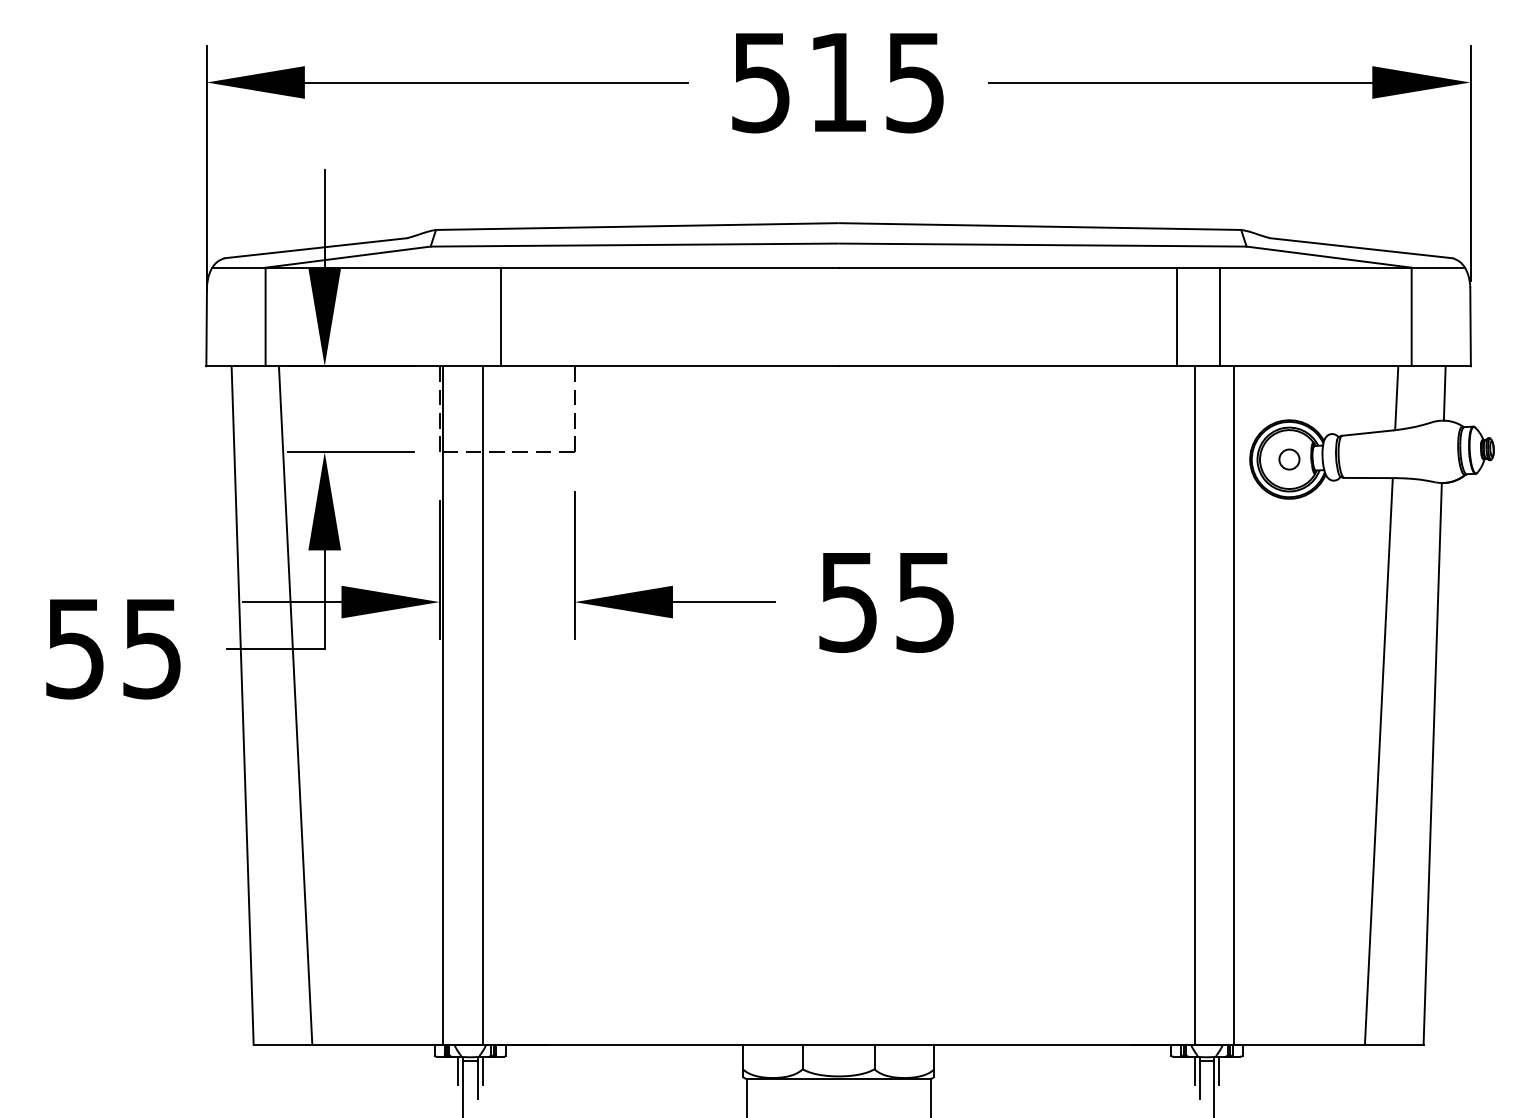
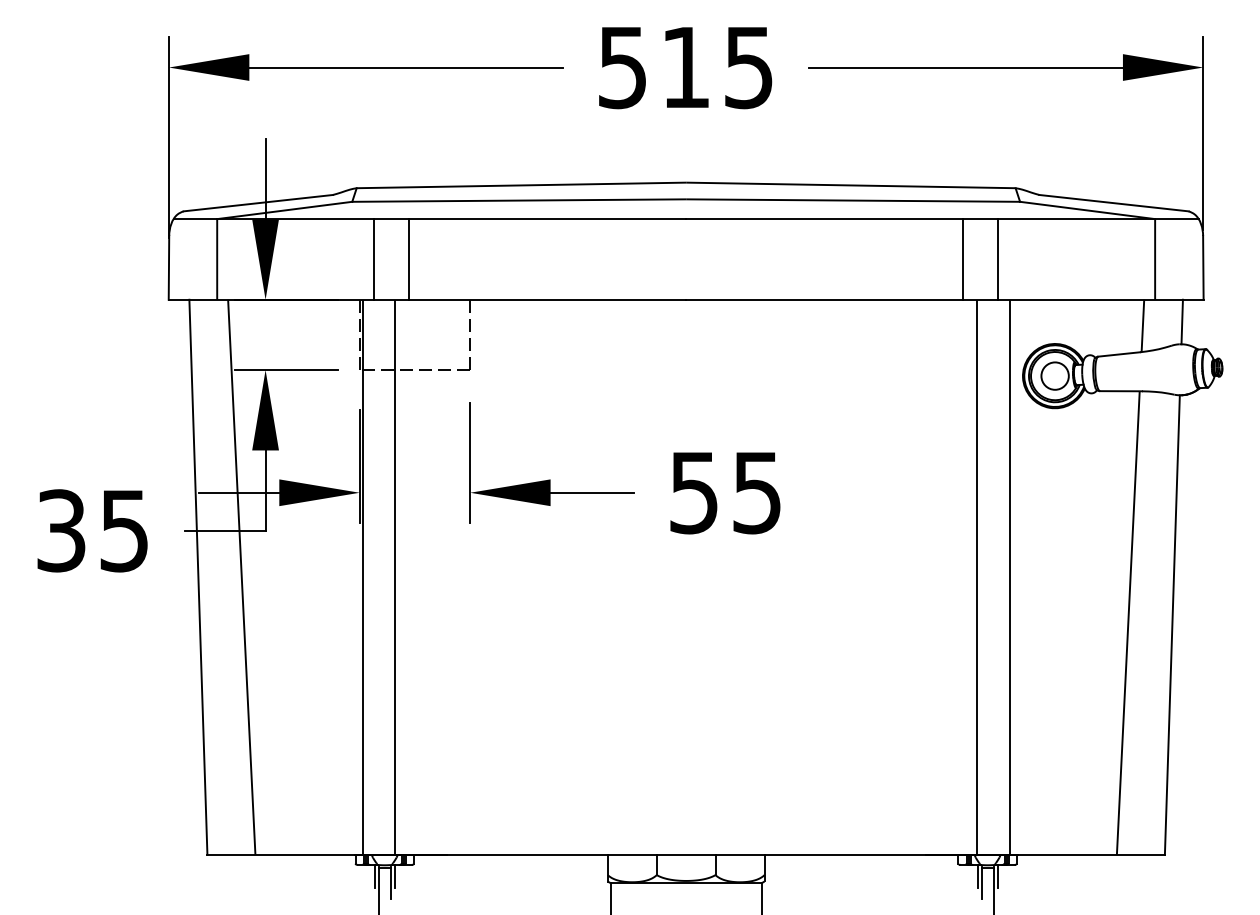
line: (457, 316) -> (374, 259), added
circle: (1289, 459) -> (1055, 376), size x1.67
text: (75, 648) -> (61, 530), 55 -> 35

